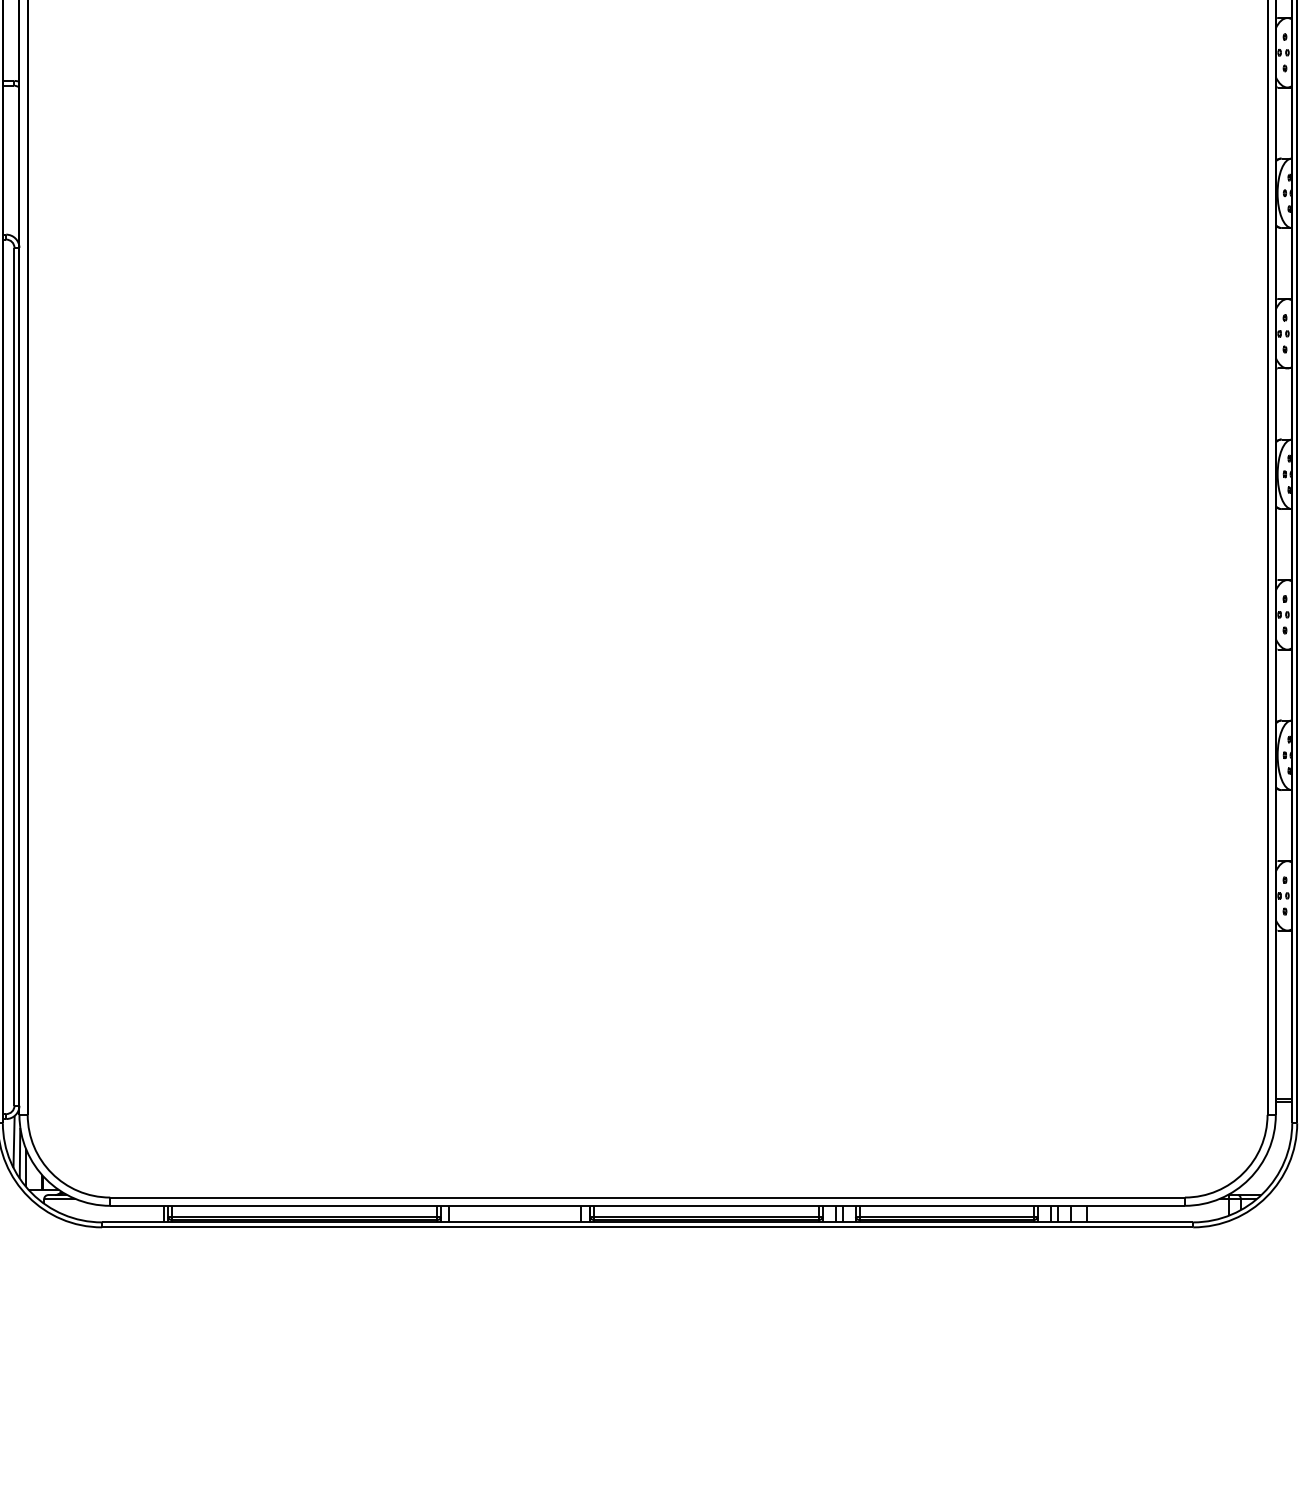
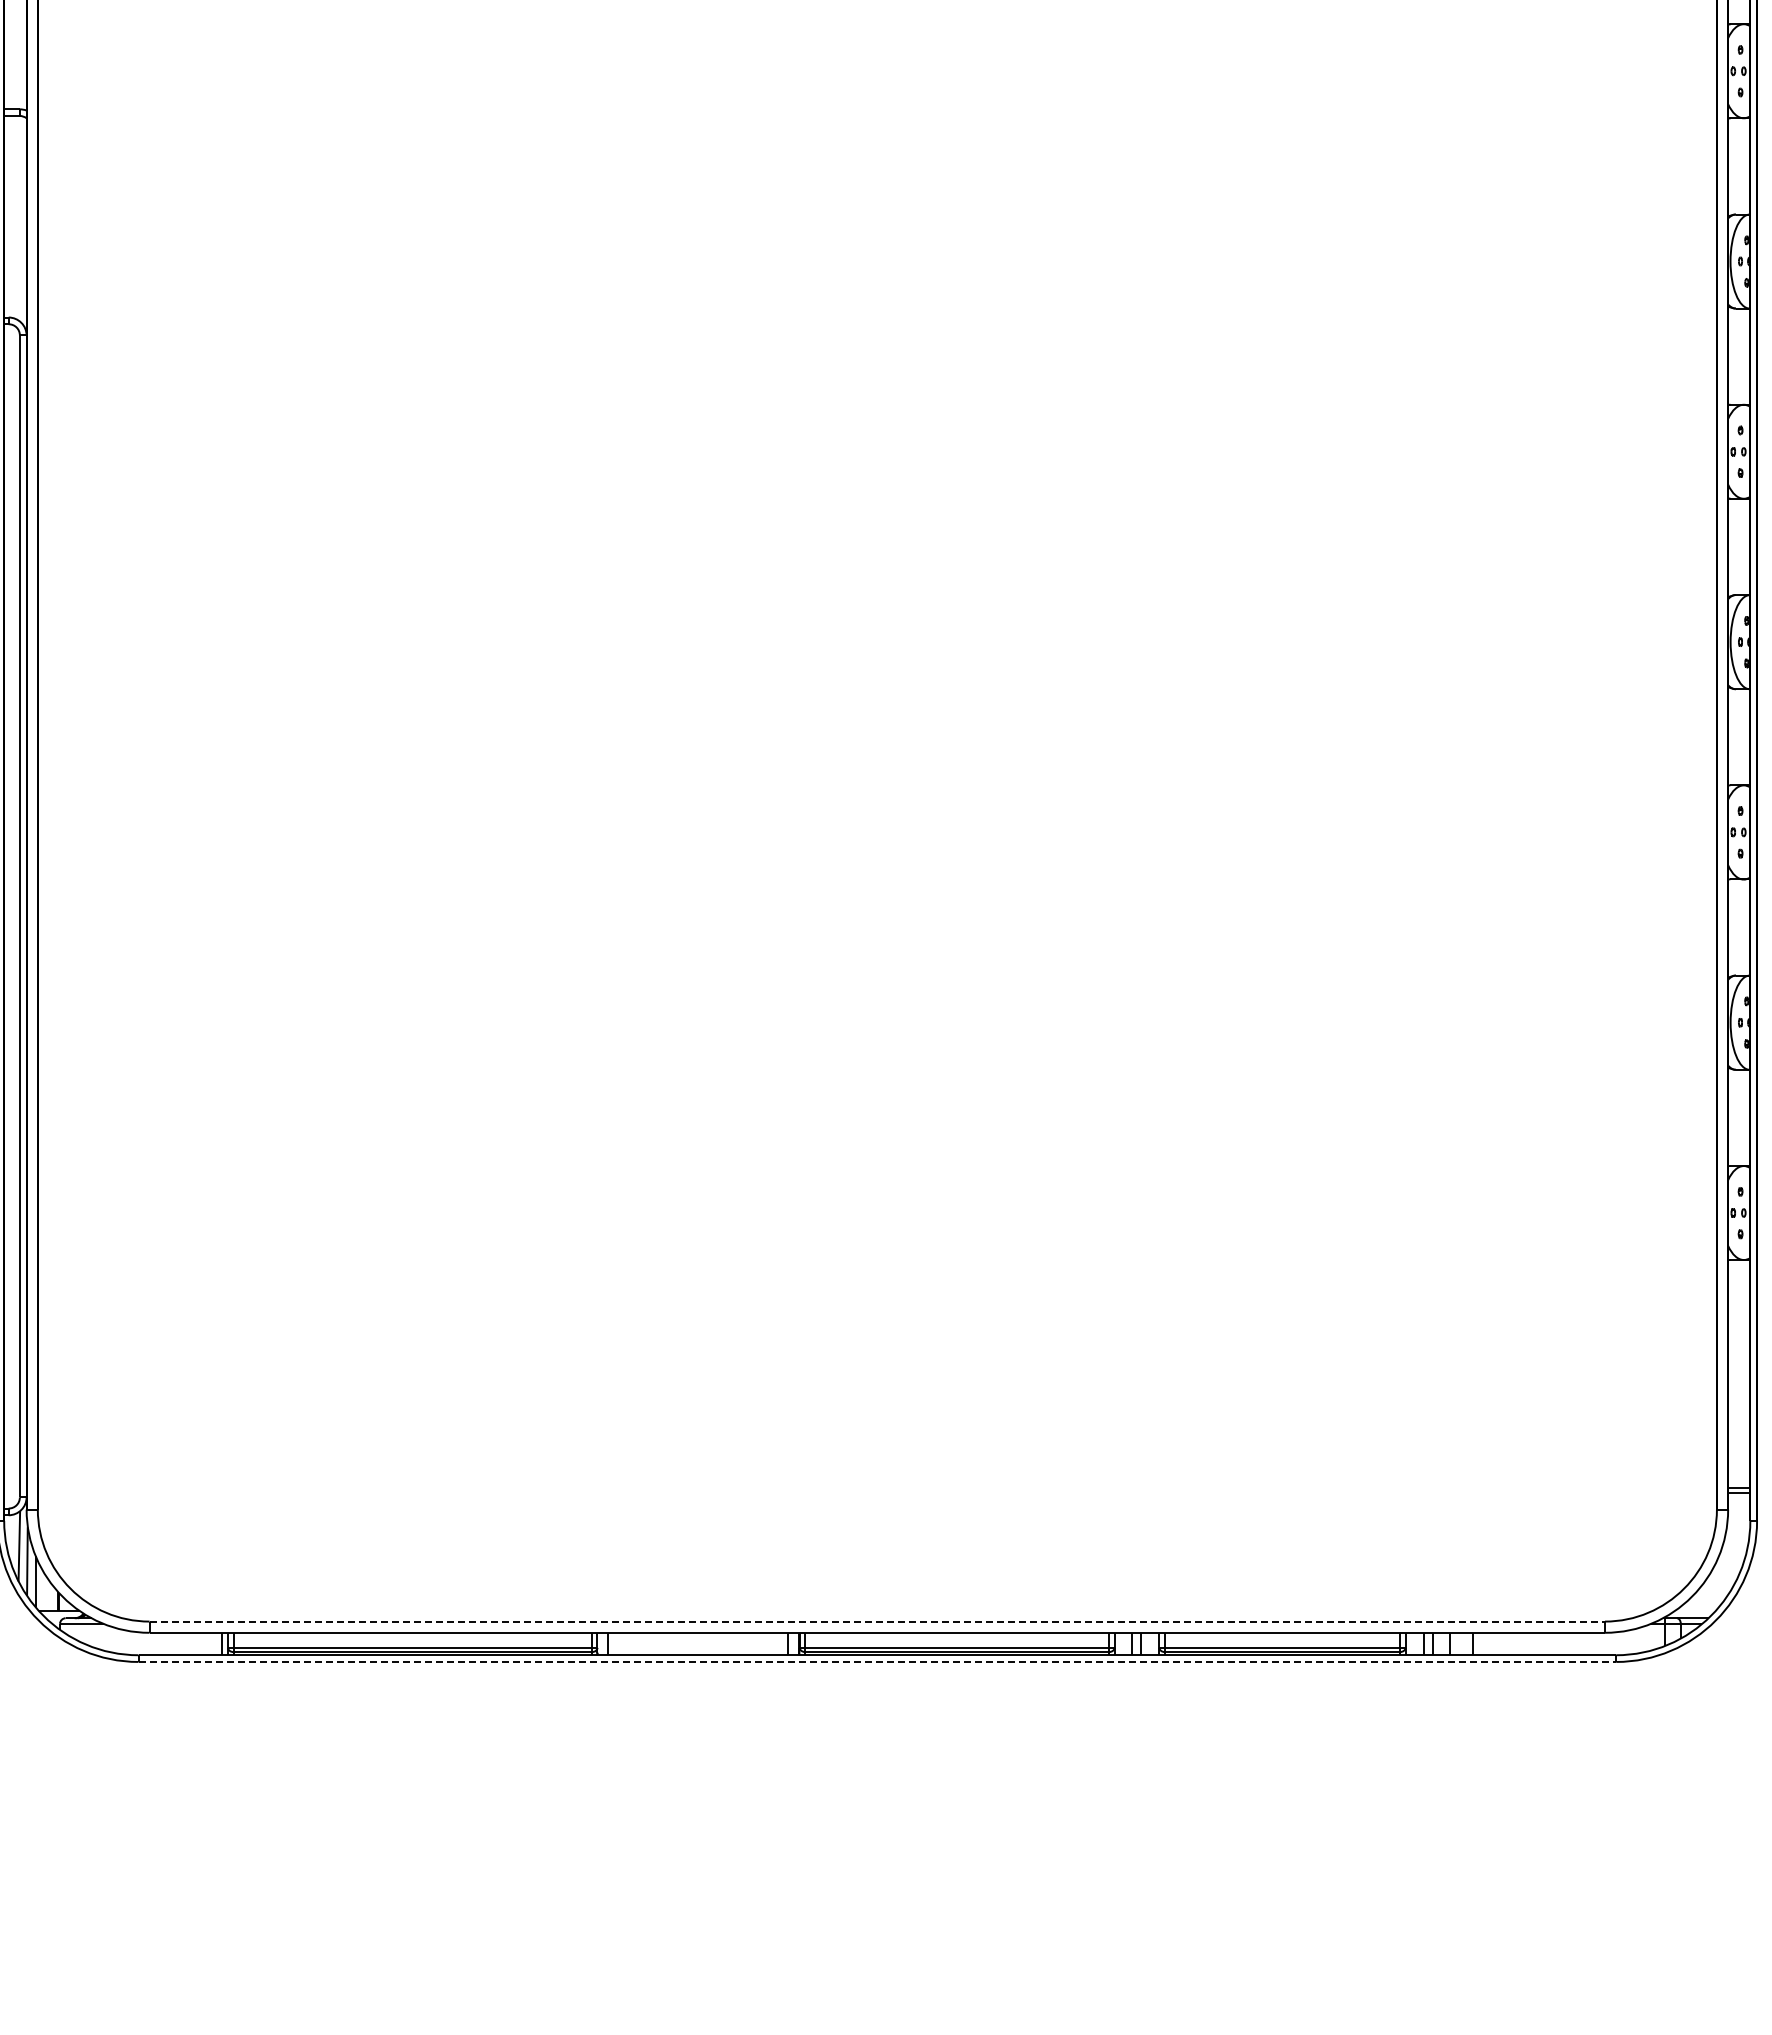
line: (647, 1197) -> (877, 1621), solid -> dashed
line: (647, 1227) -> (877, 1661), solid -> dashed

